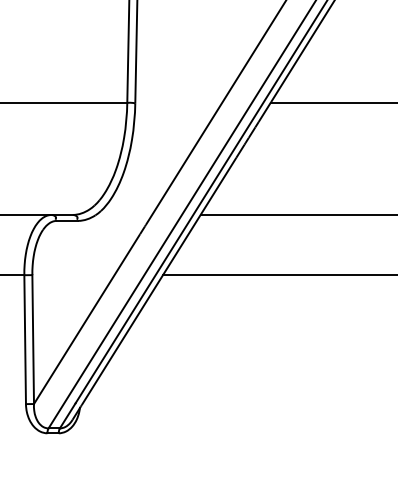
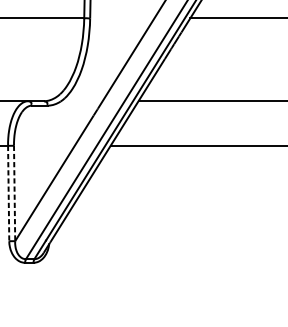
line: (25, 340) -> (8, 194), solid -> dashed
line: (33, 340) -> (14, 194), solid -> dashed

